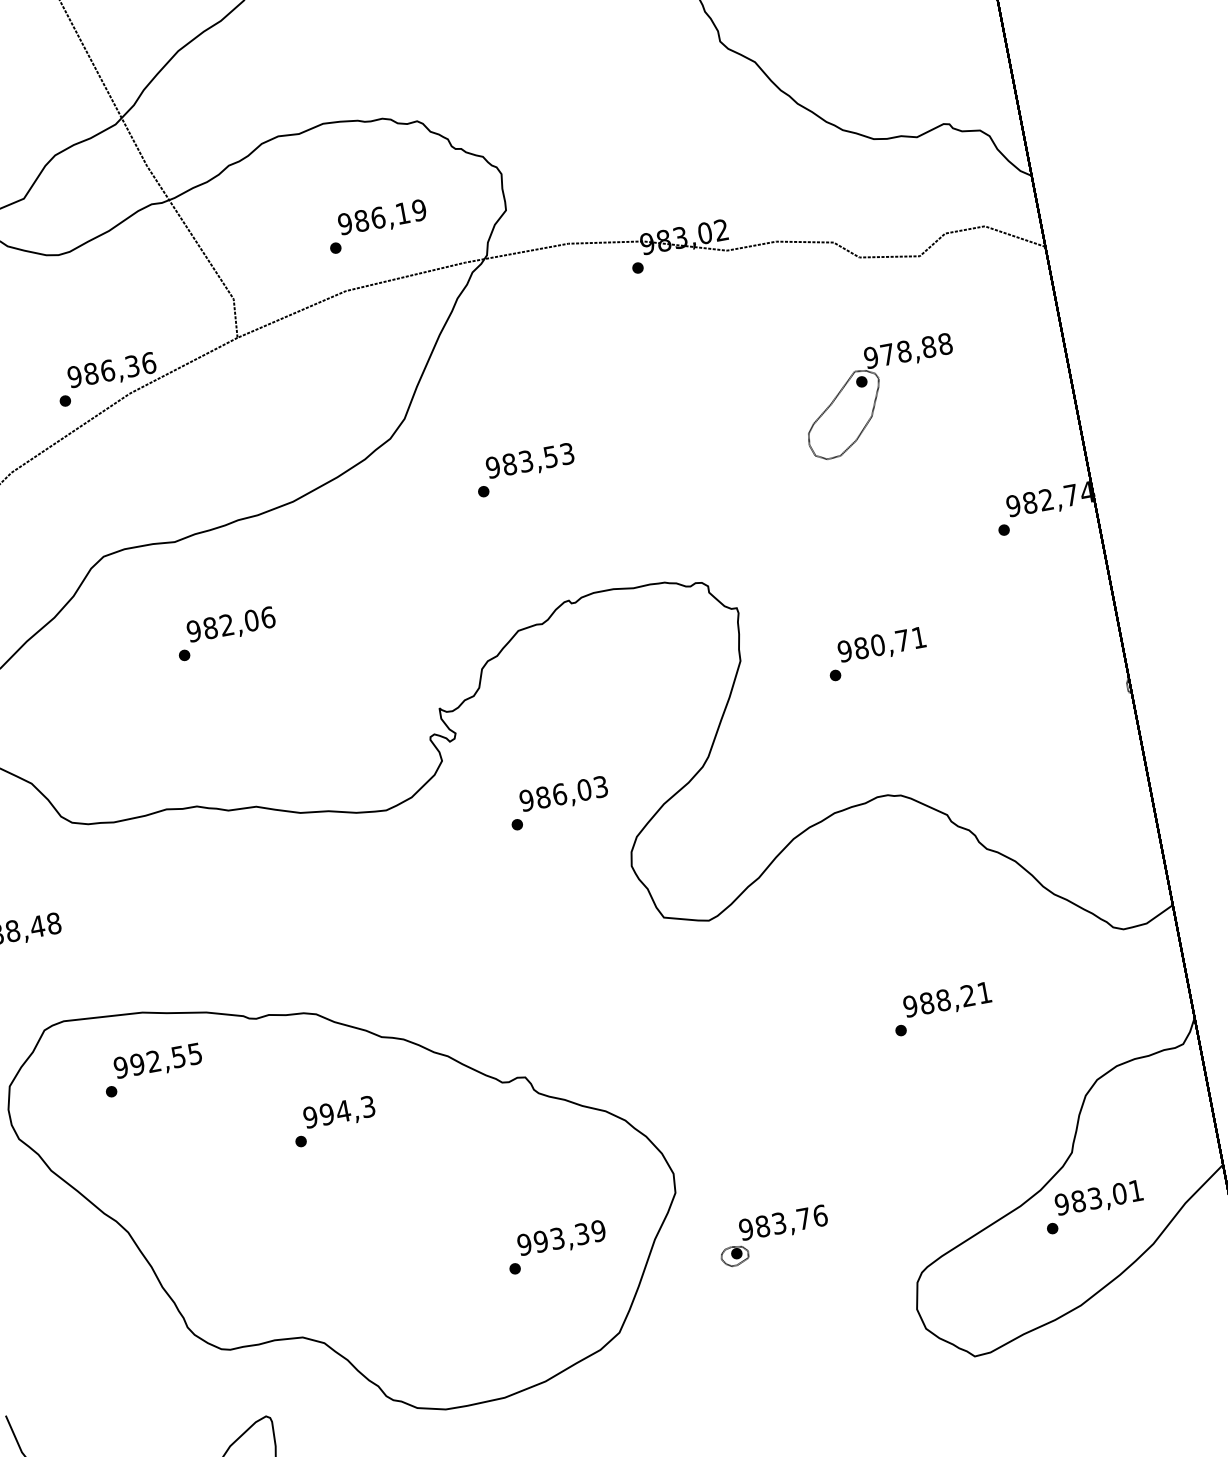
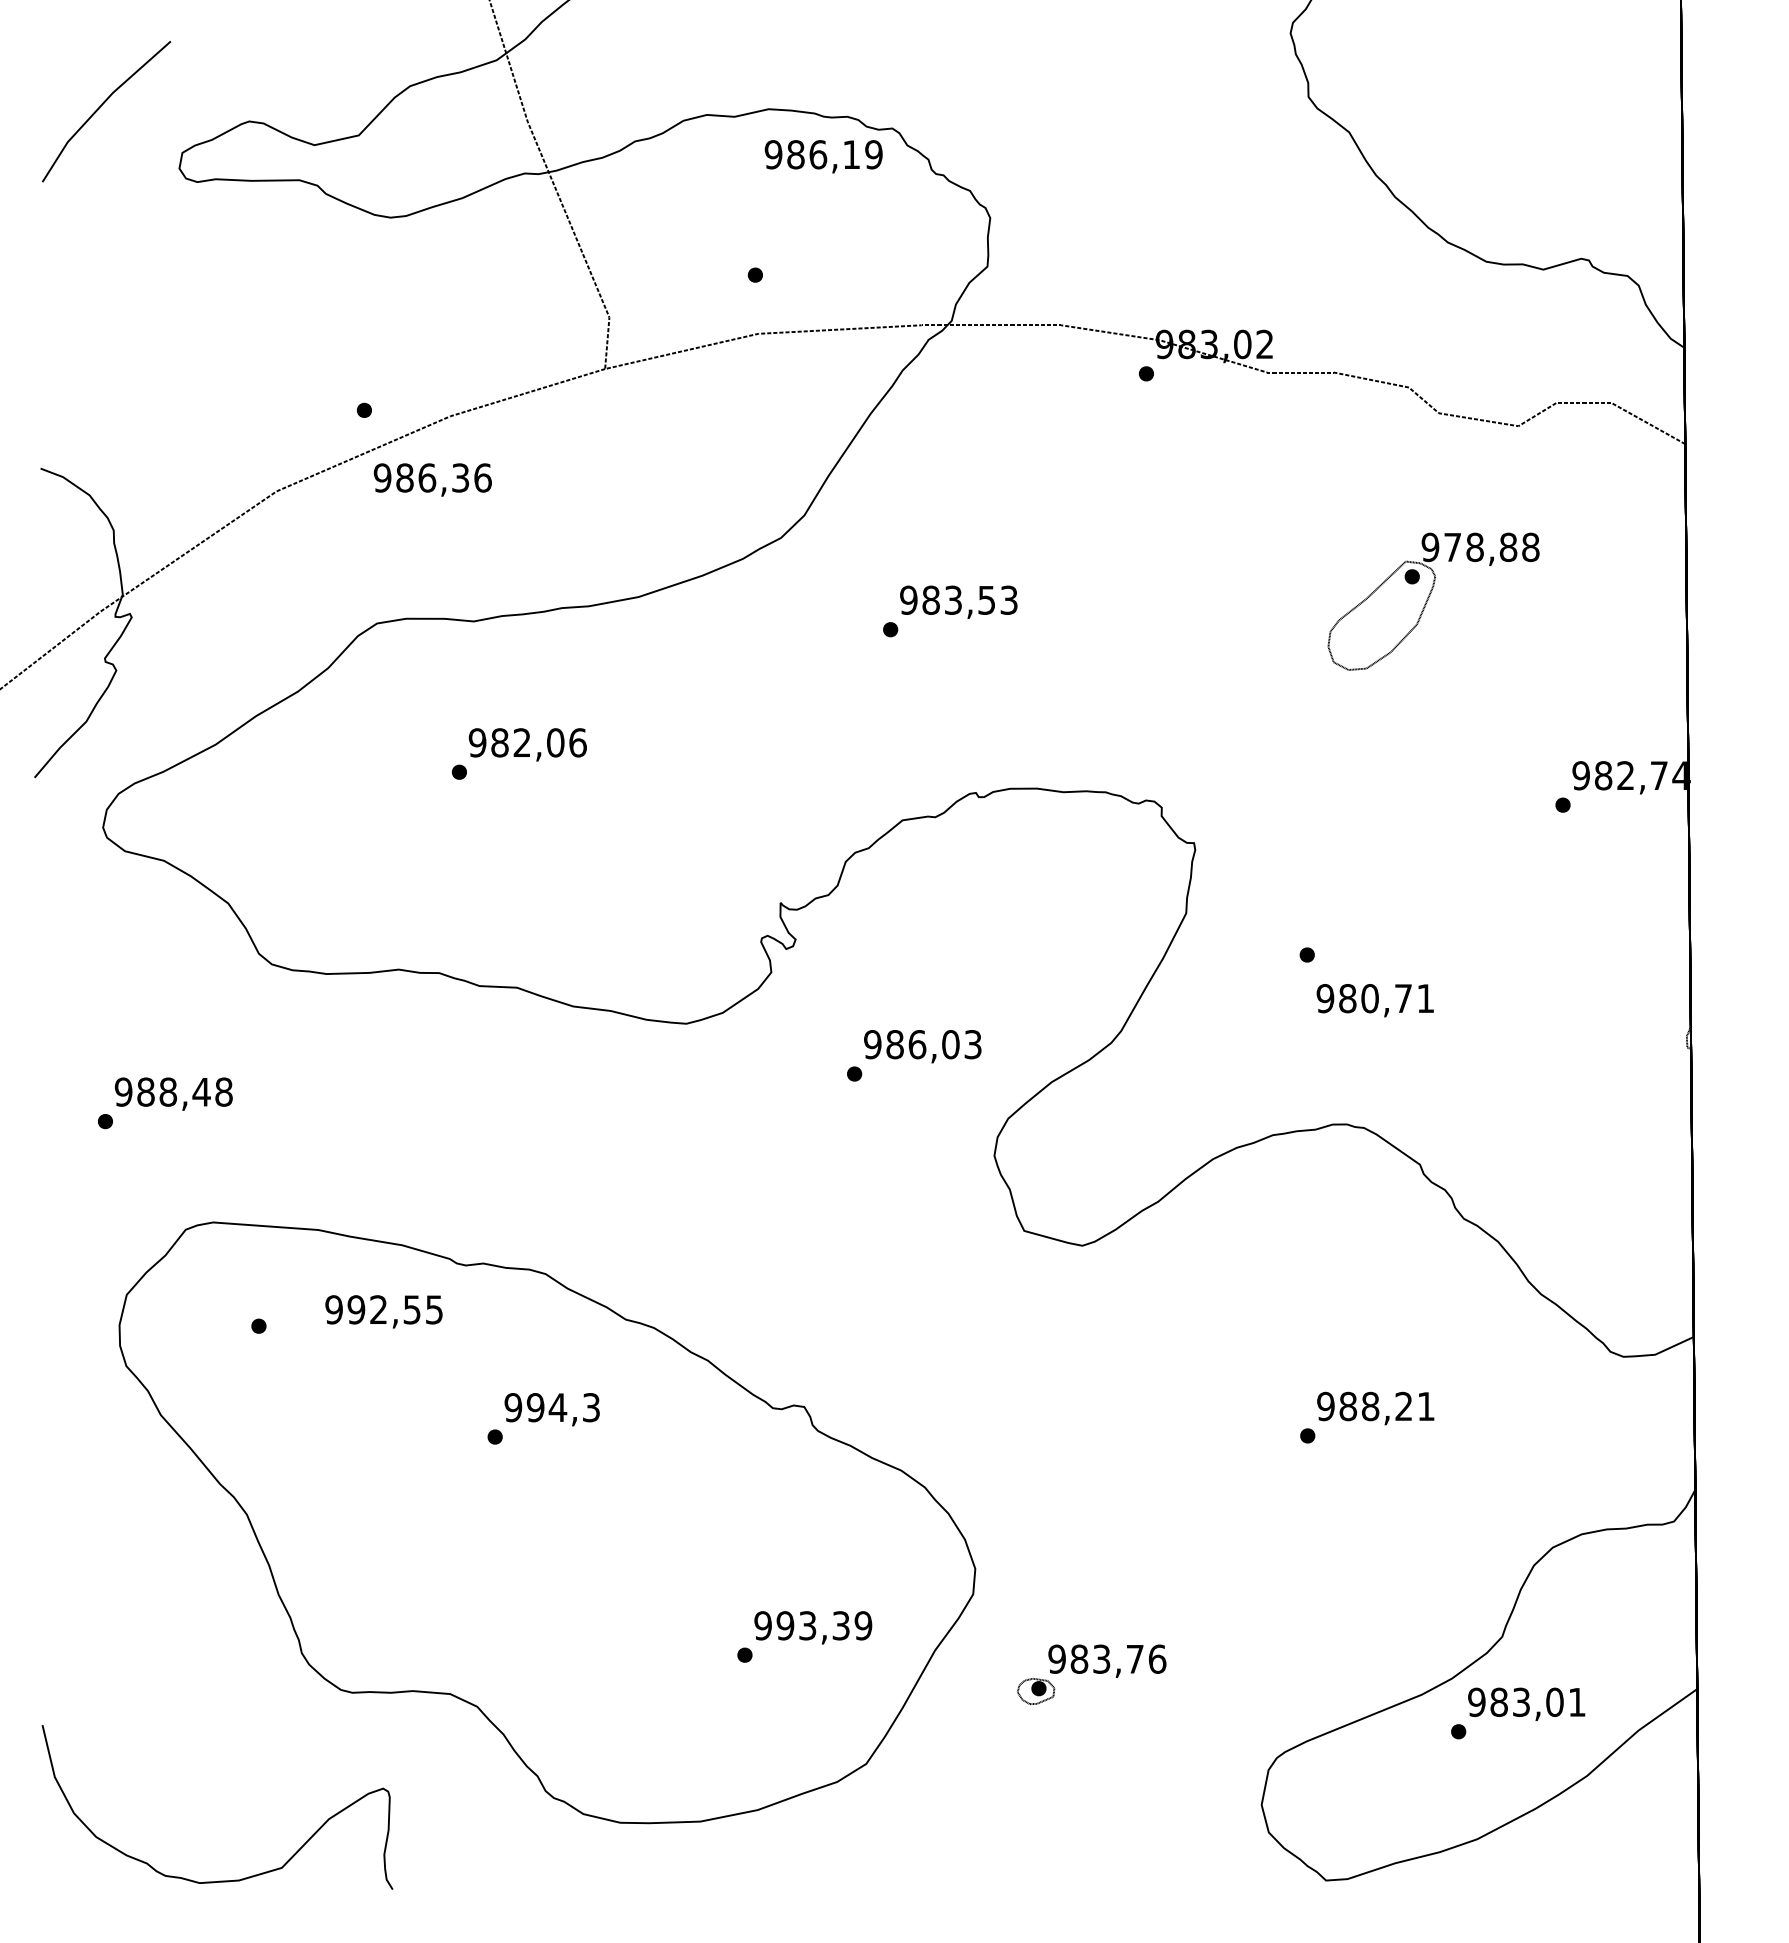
text: (382, 218) -> (823, 156), moved
text: (111, 371) -> (432, 479), moved
text: (881, 646) -> (1374, 1000), moved
text: (157, 1062) -> (383, 1311), moved

